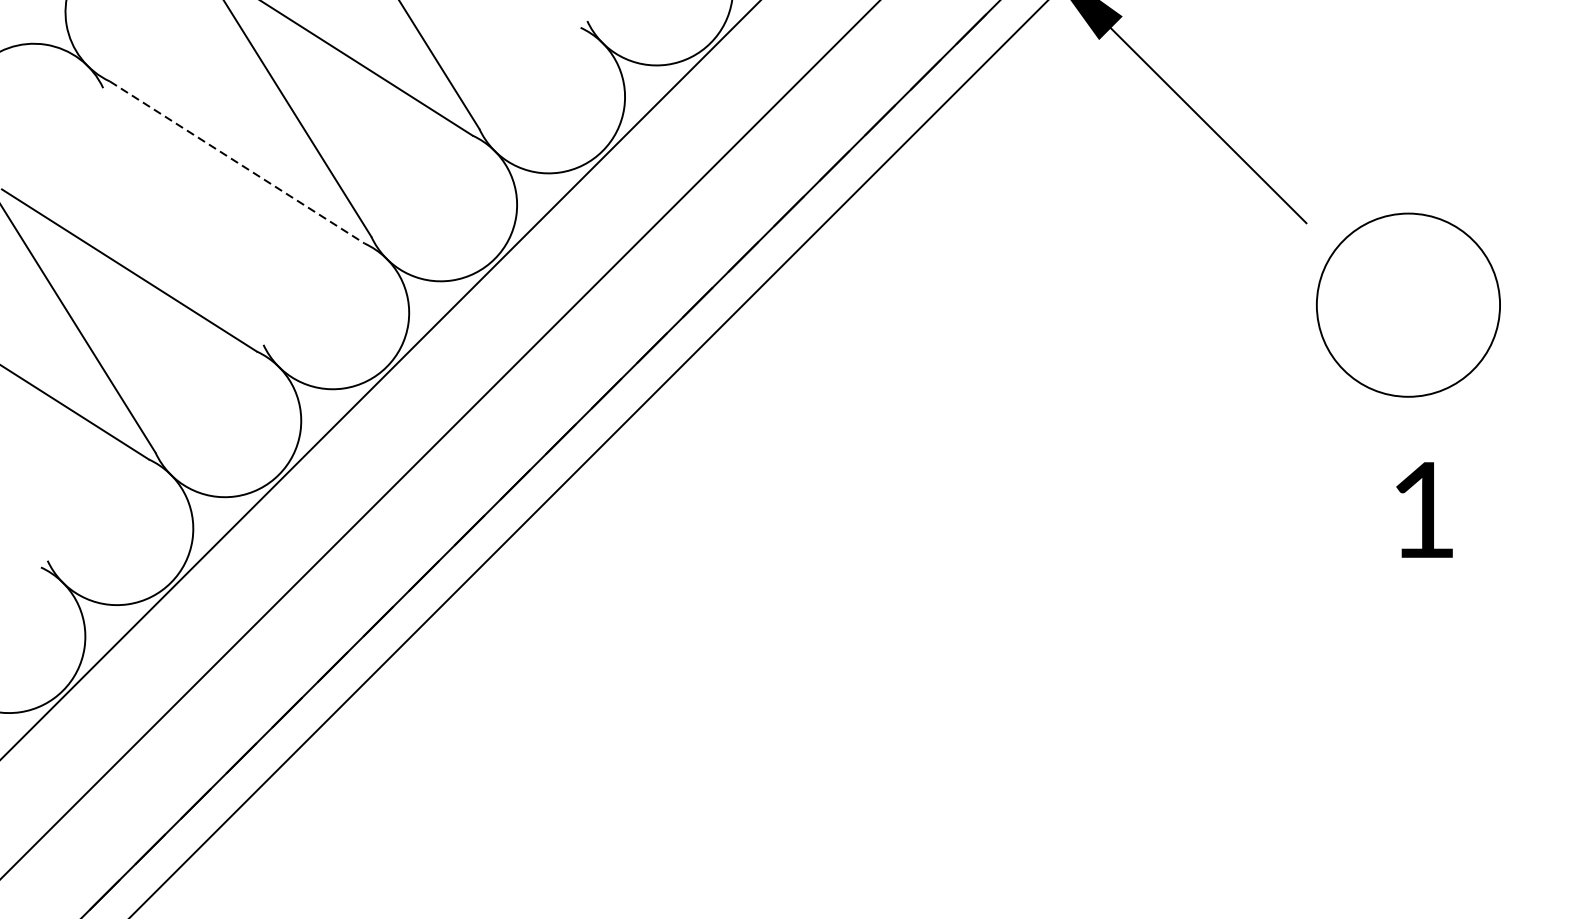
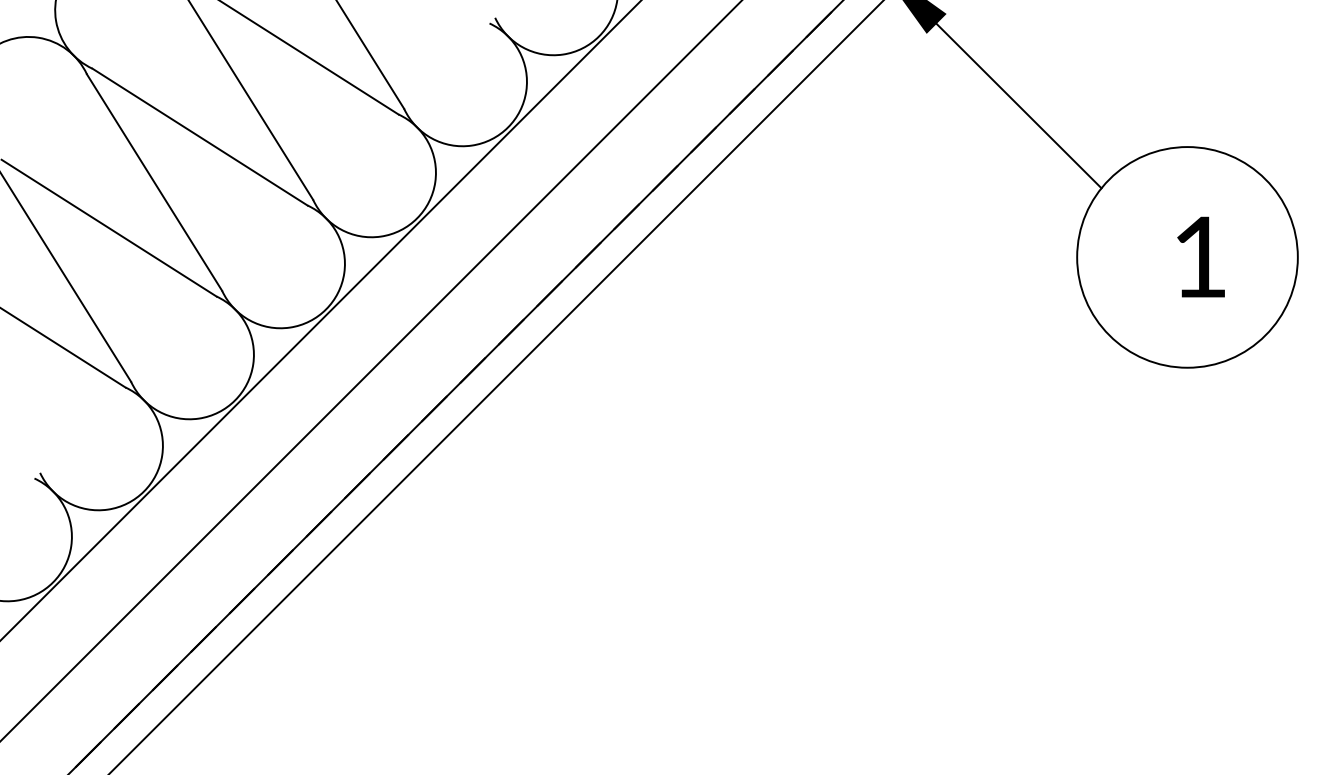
line: (237, 163) -> (200, 137), dashed -> solid
line: (183, 216) -> (154, 182), added
circle: (1408, 305) -> (1187, 257), size x1.43
text: (1423, 509) -> (1200, 256), moved

